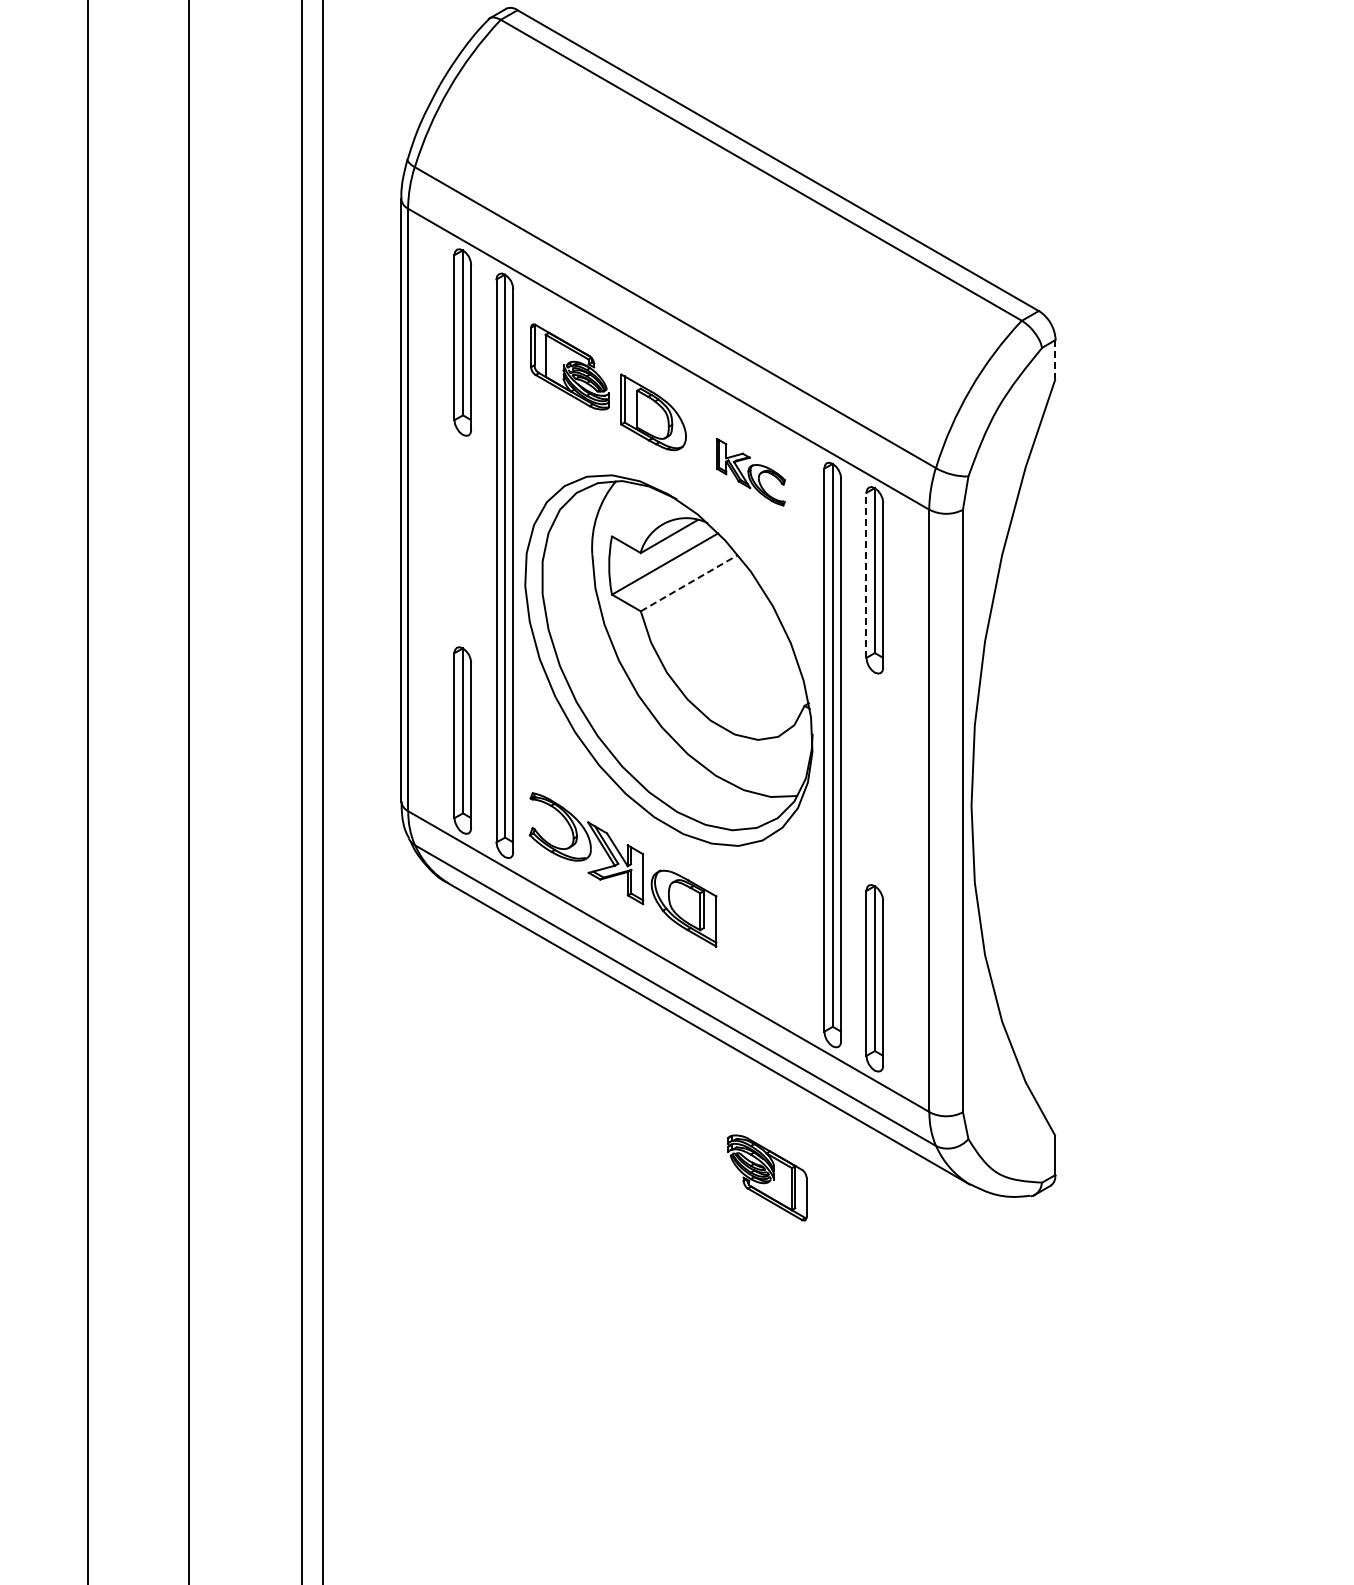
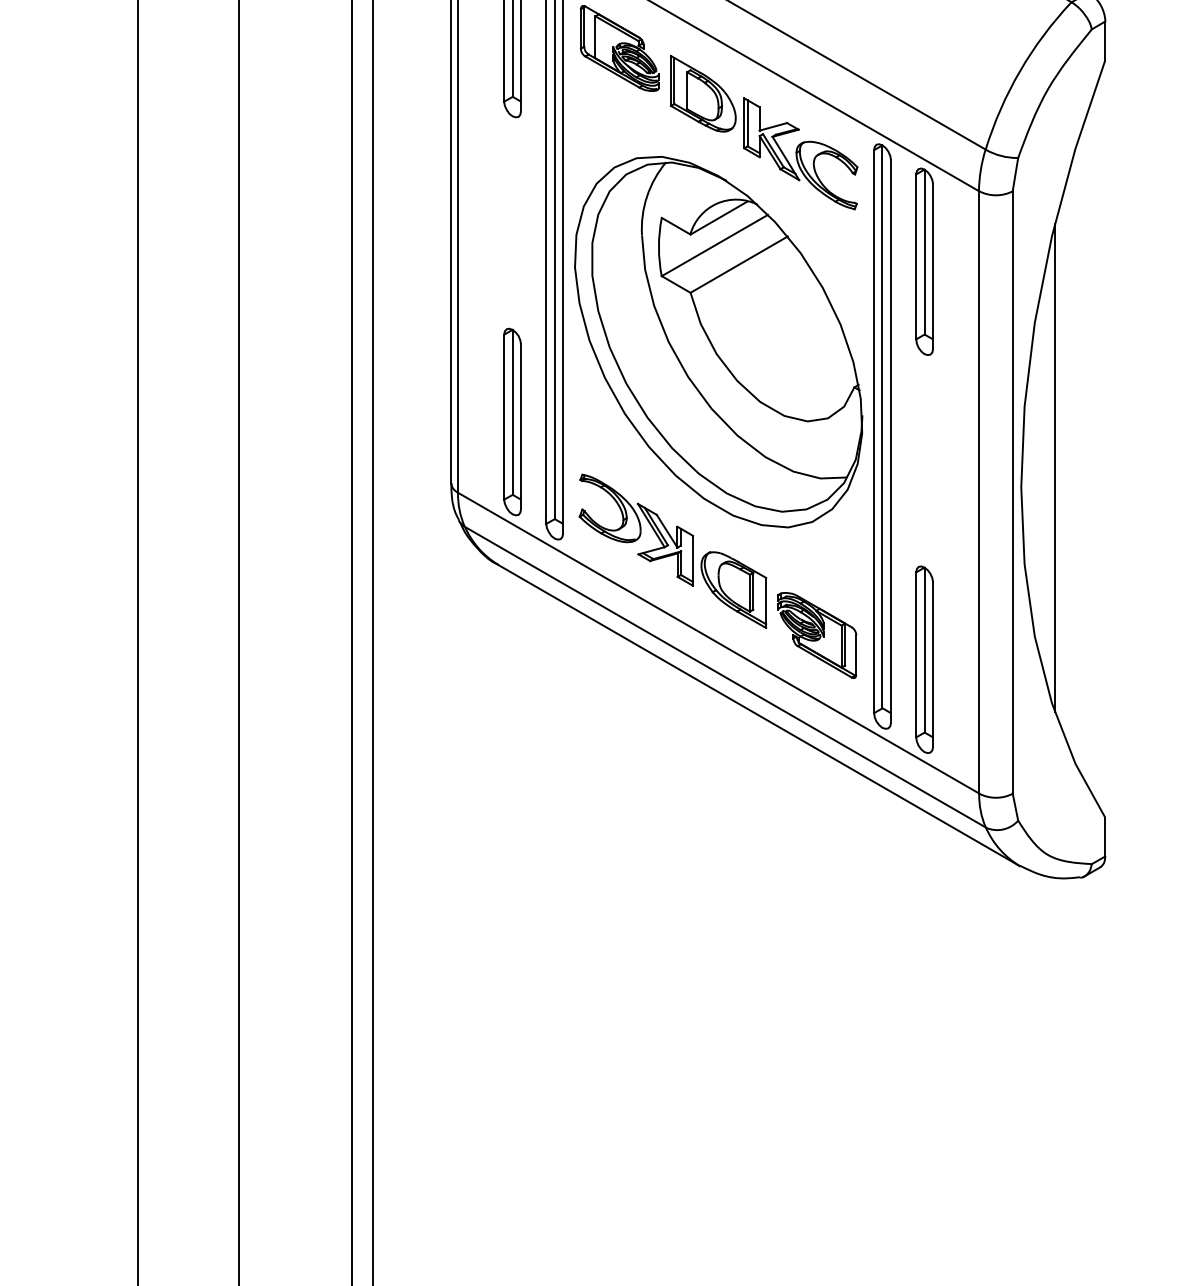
line: (1055, 360) -> (1105, 41), dashed -> solid
part: (750, 471) -> (800, 152), size x1.67
line: (866, 574) -> (916, 255), dashed -> solid
line: (689, 582) -> (739, 263), dashed -> solid
line: (1005, 786) -> (1055, 467), added
part: (767, 1177) -> (817, 634), moved

